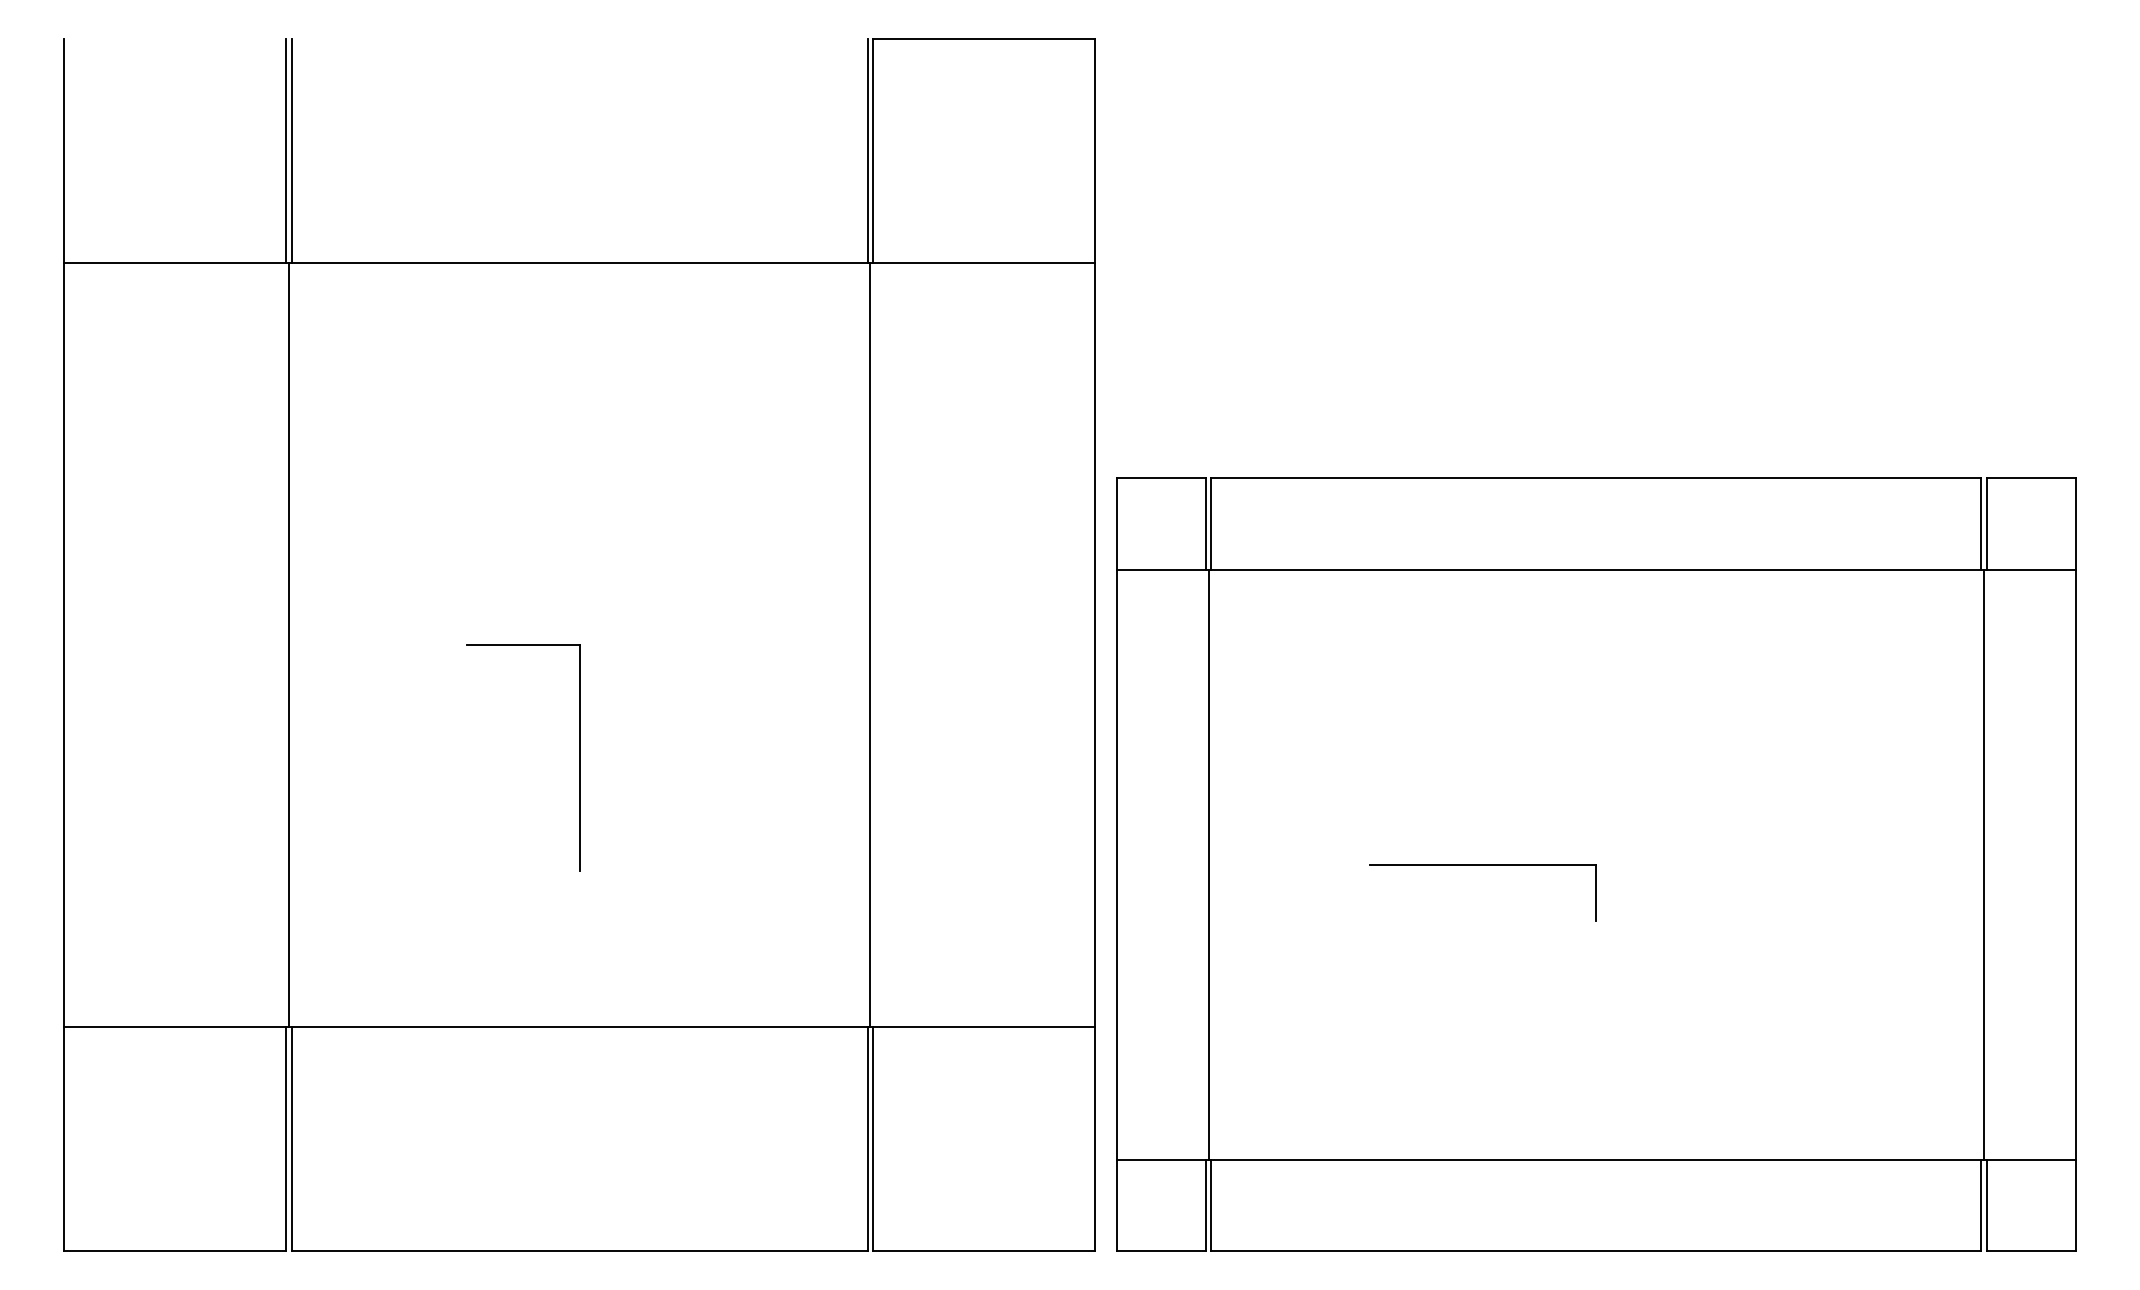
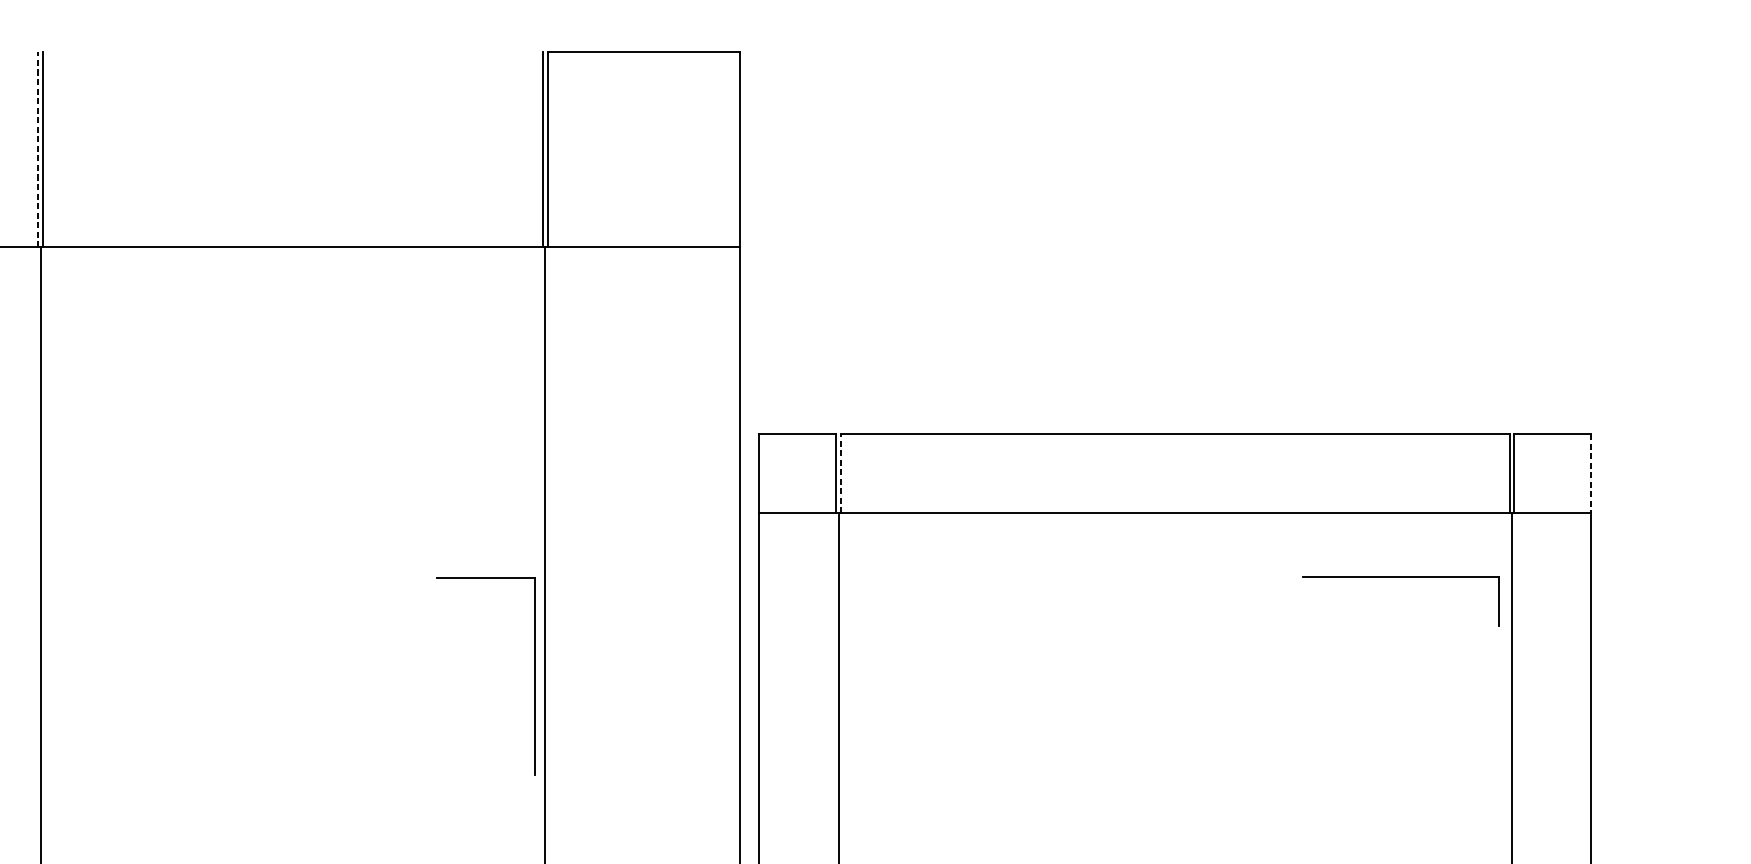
line: (286, 150) -> (38, 149), solid -> dashed
line: (1211, 524) -> (841, 473), solid -> dashed
line: (2075, 524) -> (1591, 473), solid -> dashed
part: (579, 757) -> (535, 676), moved
part: (1482, 865) -> (1400, 577), moved

